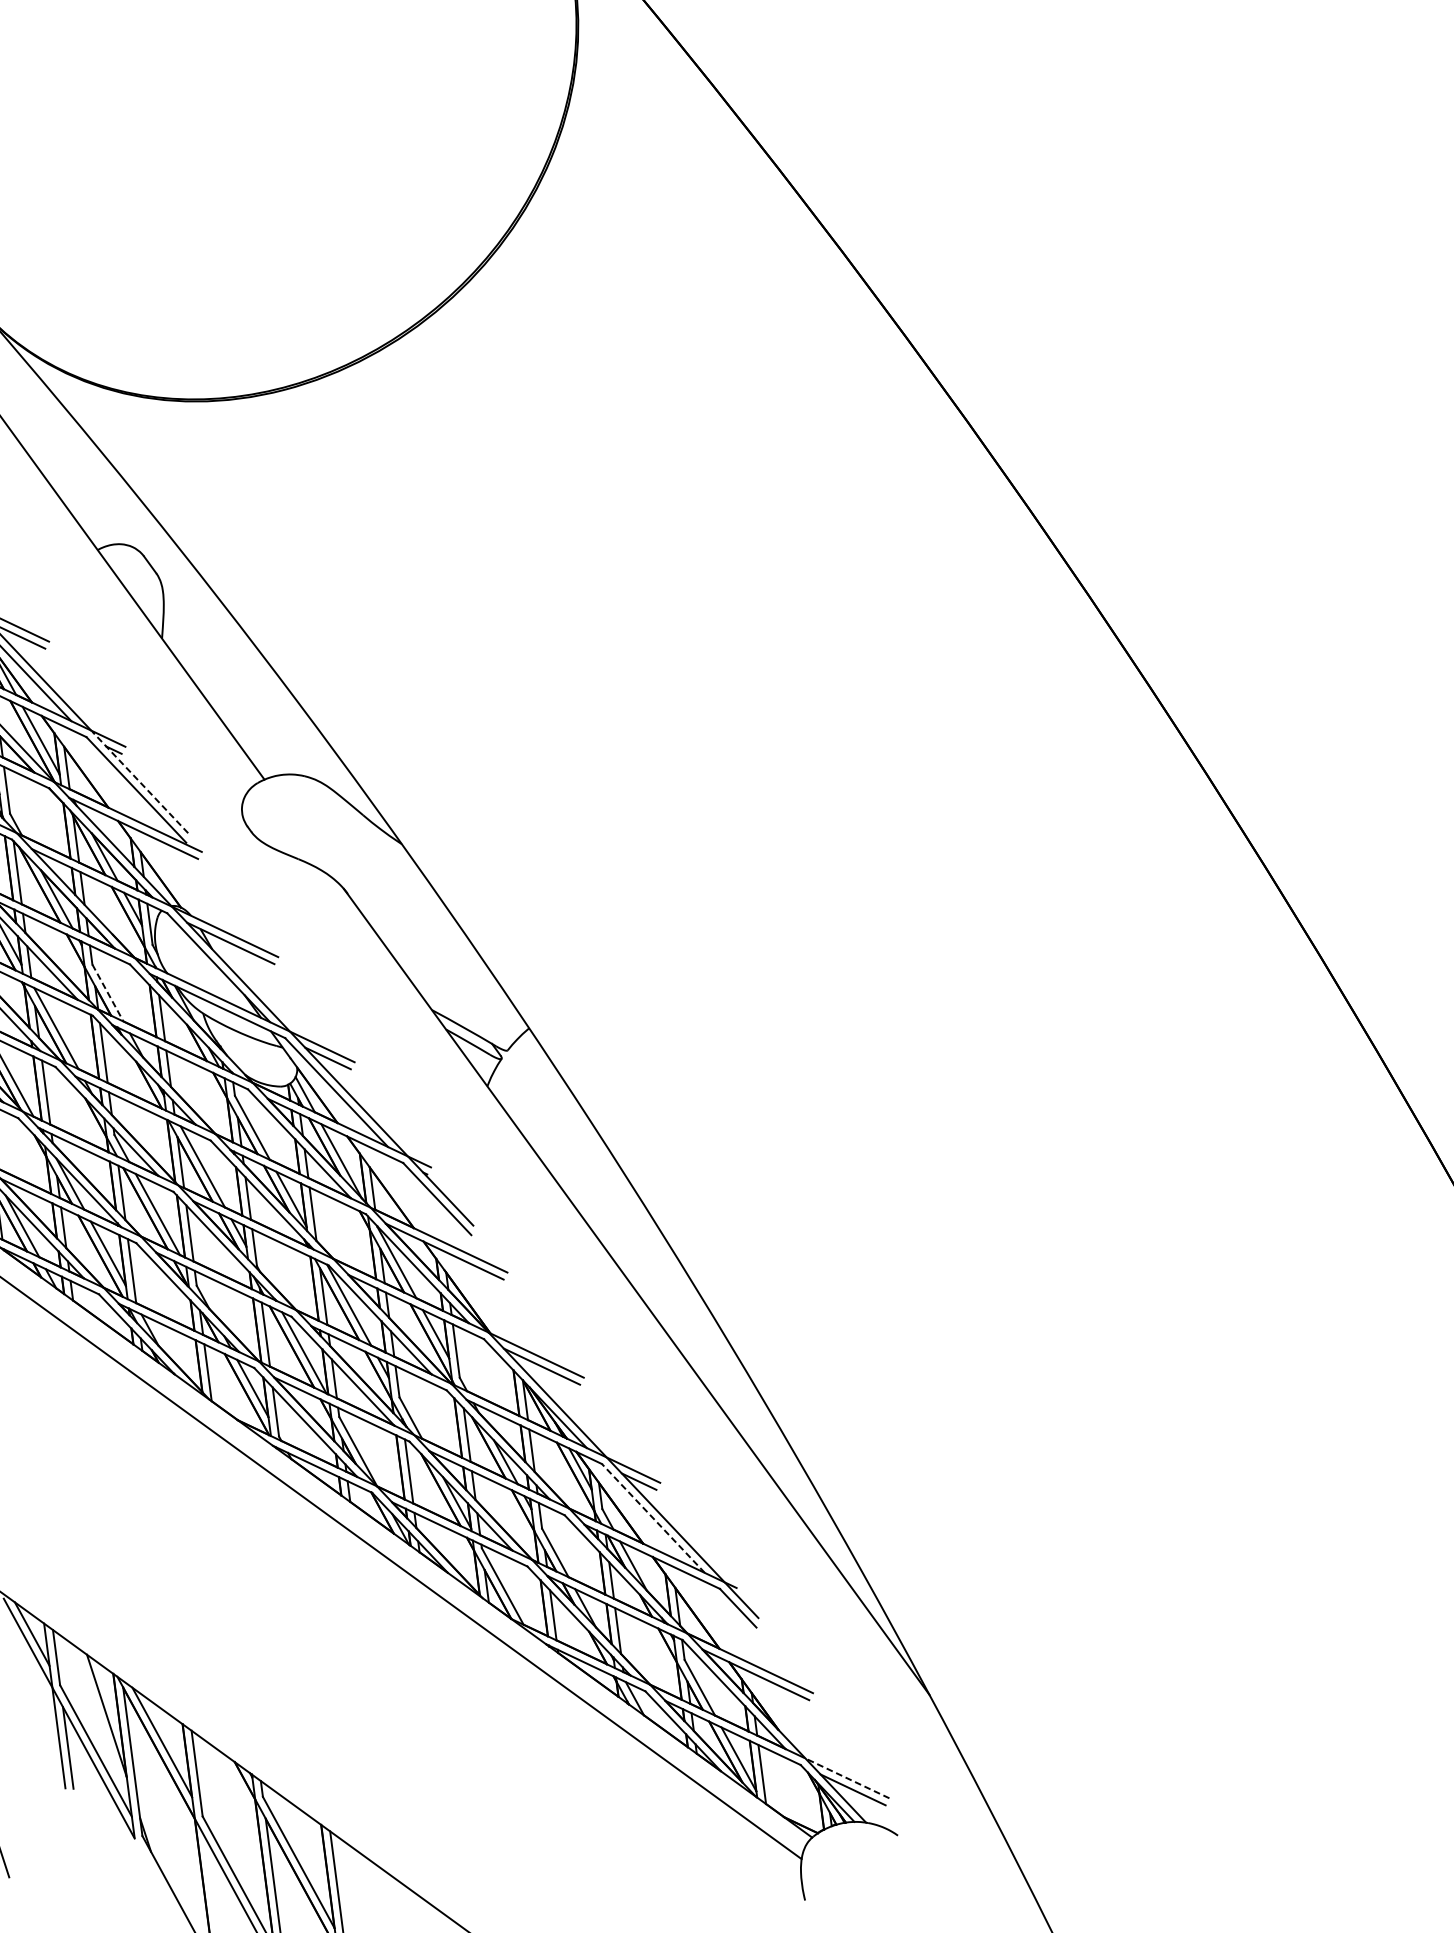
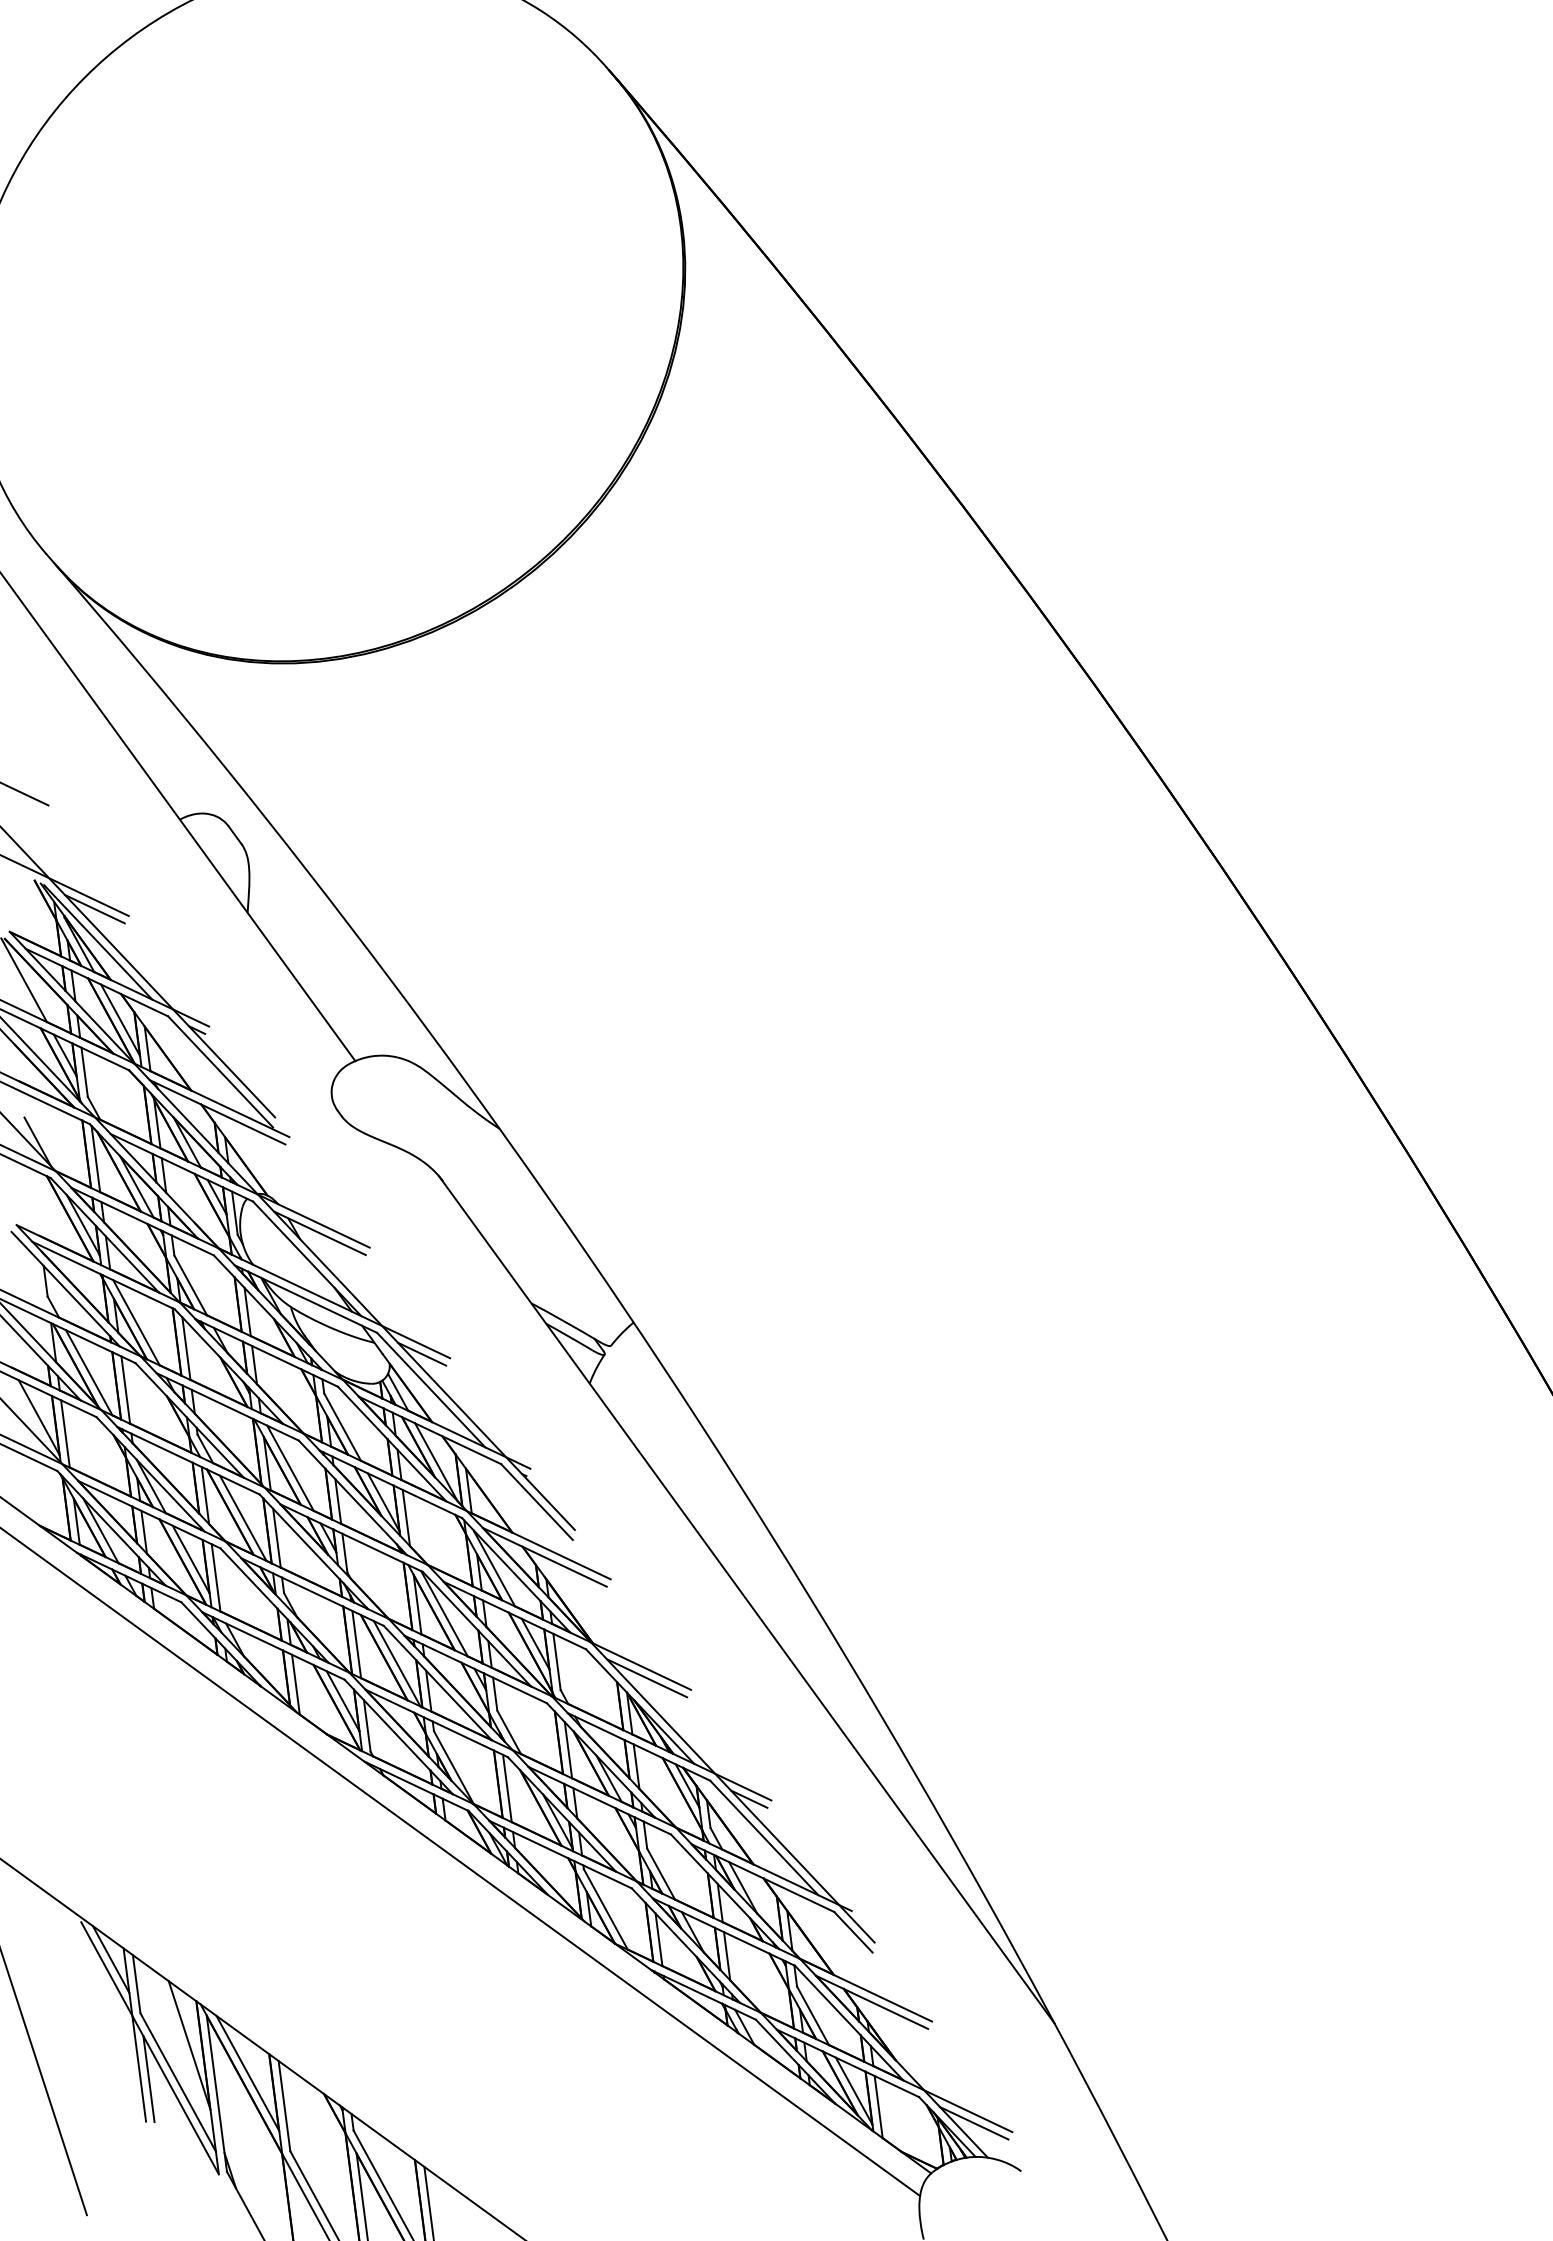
line: (140, 781) -> (224, 1063), dashed -> solid
line: (107, 993) -> (190, 1285), dashed -> solid
line: (653, 1518) -> (764, 1837), dashed -> solid
line: (847, 1778) -> (968, 2111), dashed -> solid

